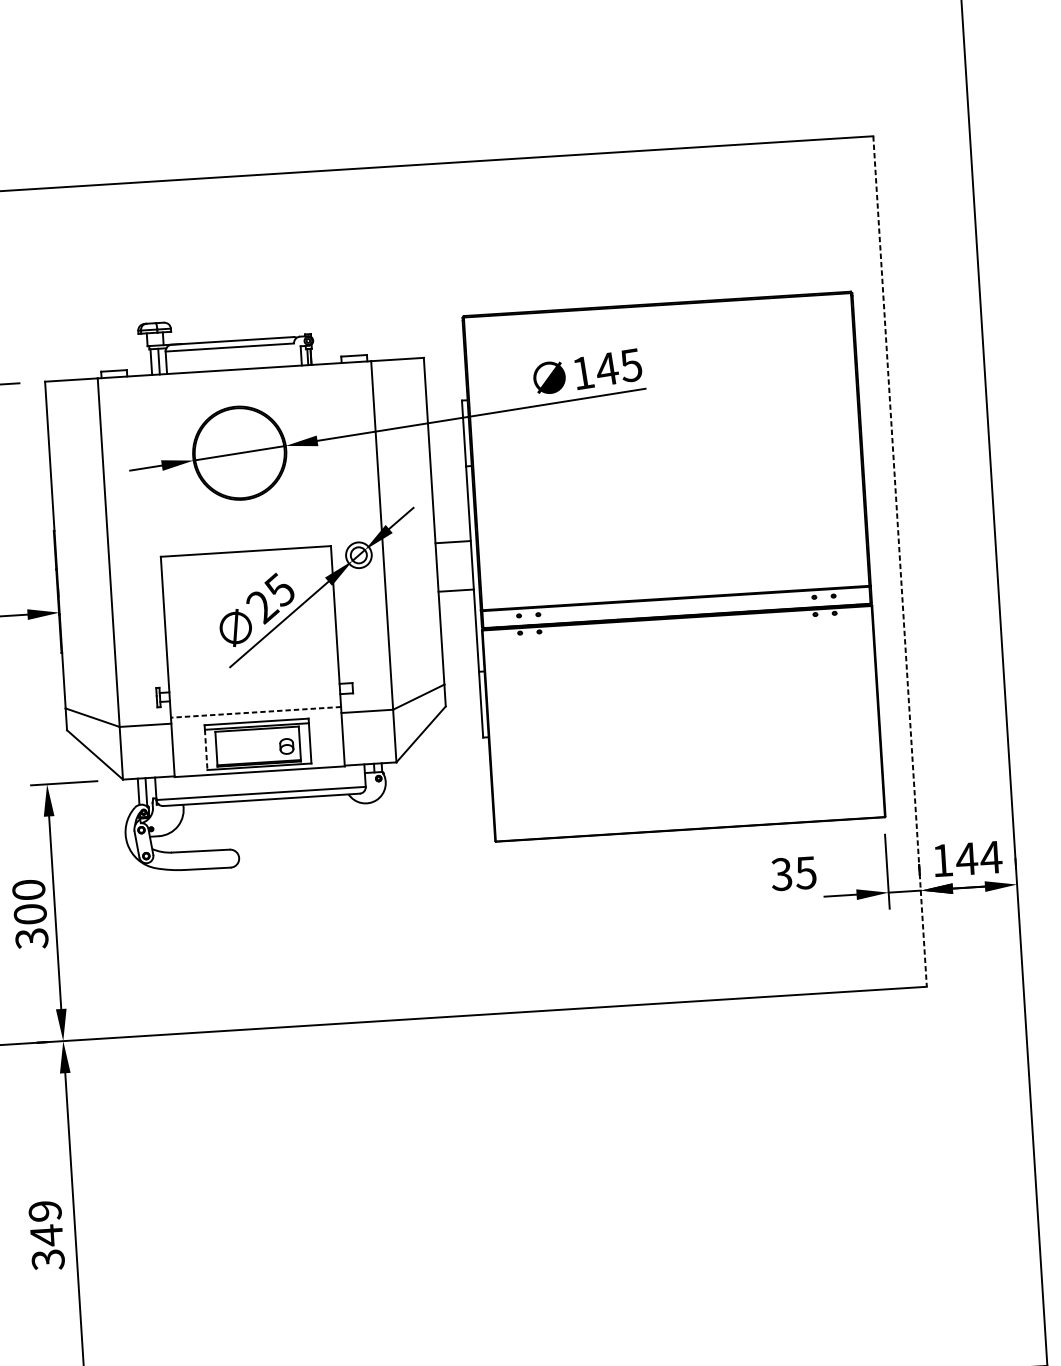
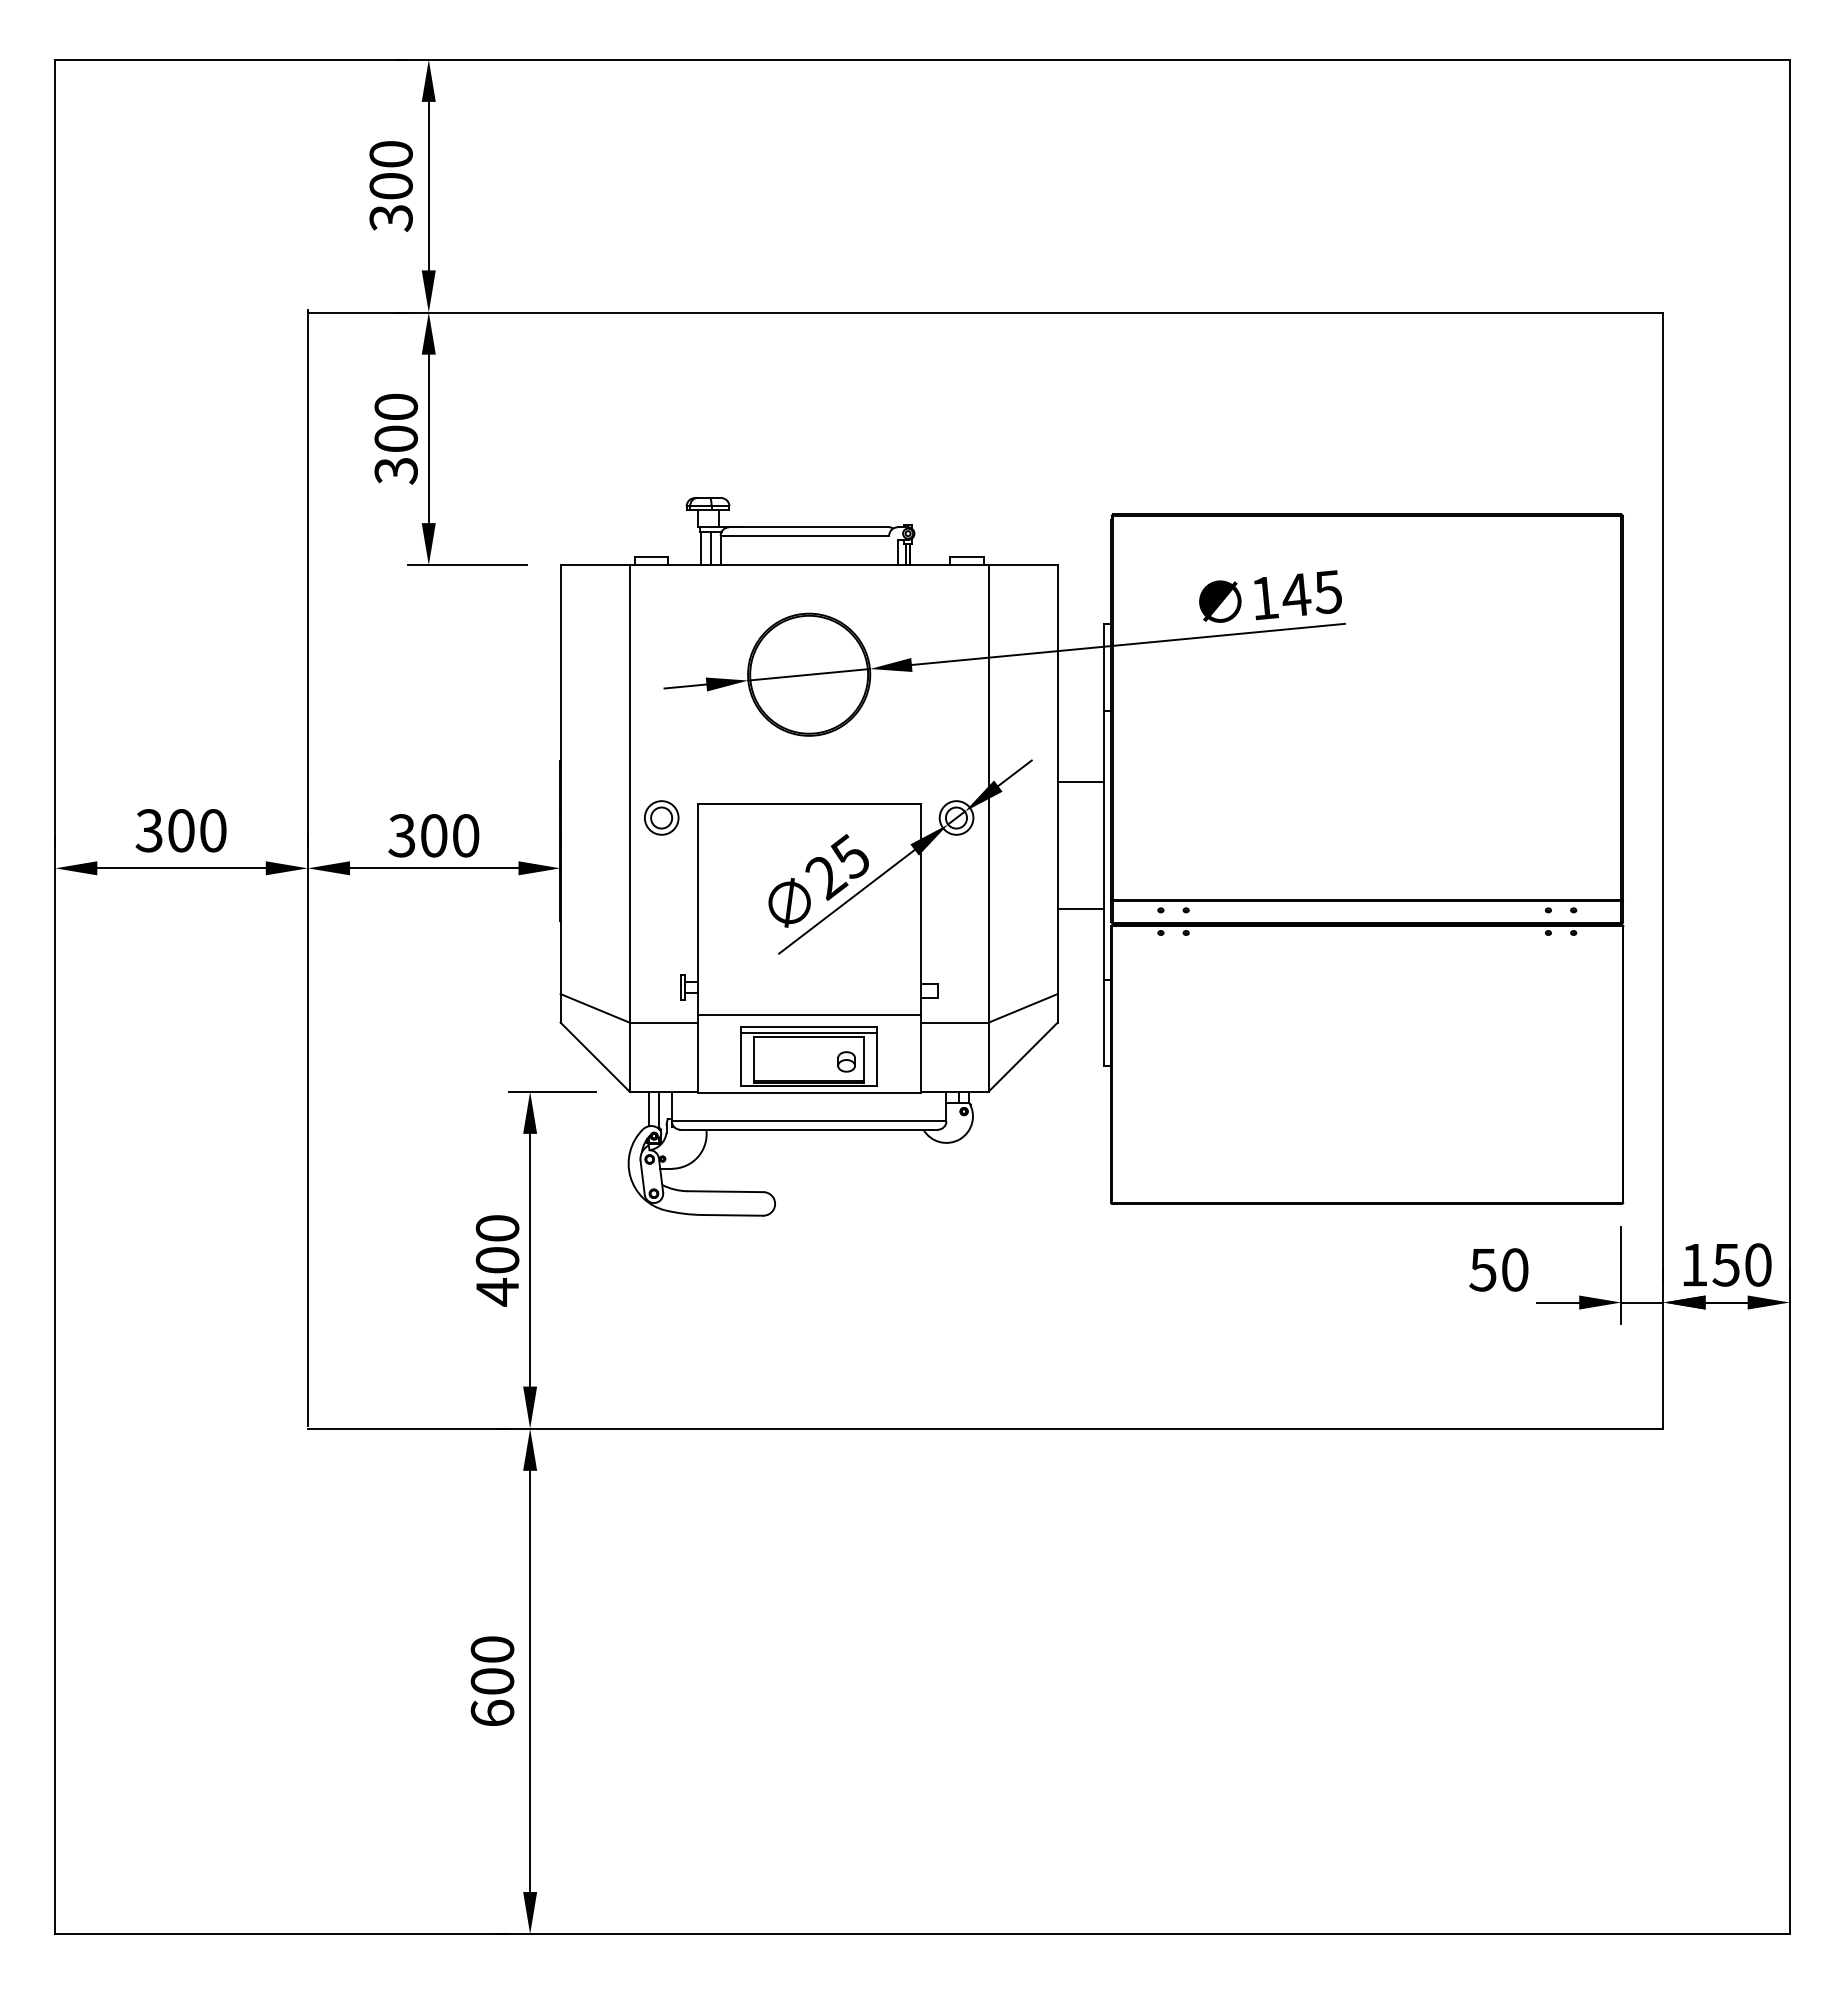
line: (452, 542) -> (1080, 908), moved
line: (900, 562) -> (1663, 871), dashed -> solid
part: (134, 569) -> (661, 817), added
line: (455, 590) -> (1080, 782), moved
line: (256, 712) -> (809, 1014), dashed -> solid
line: (205, 750) -> (740, 1060), dashed -> solid
text: (978, 857) -> (1741, 1264), 144 -> 150
text: (793, 873) -> (1498, 1269), 35 -> 50
text: (31, 938) -> (497, 1292), 300 -> 400
text: (46, 1235) -> (492, 1681), 349 -> 600

